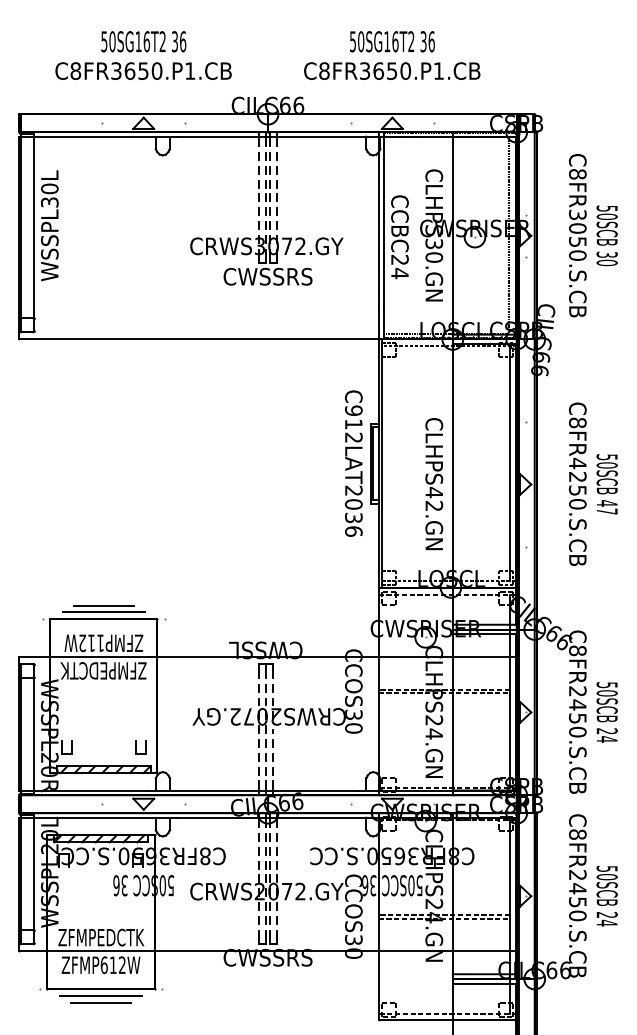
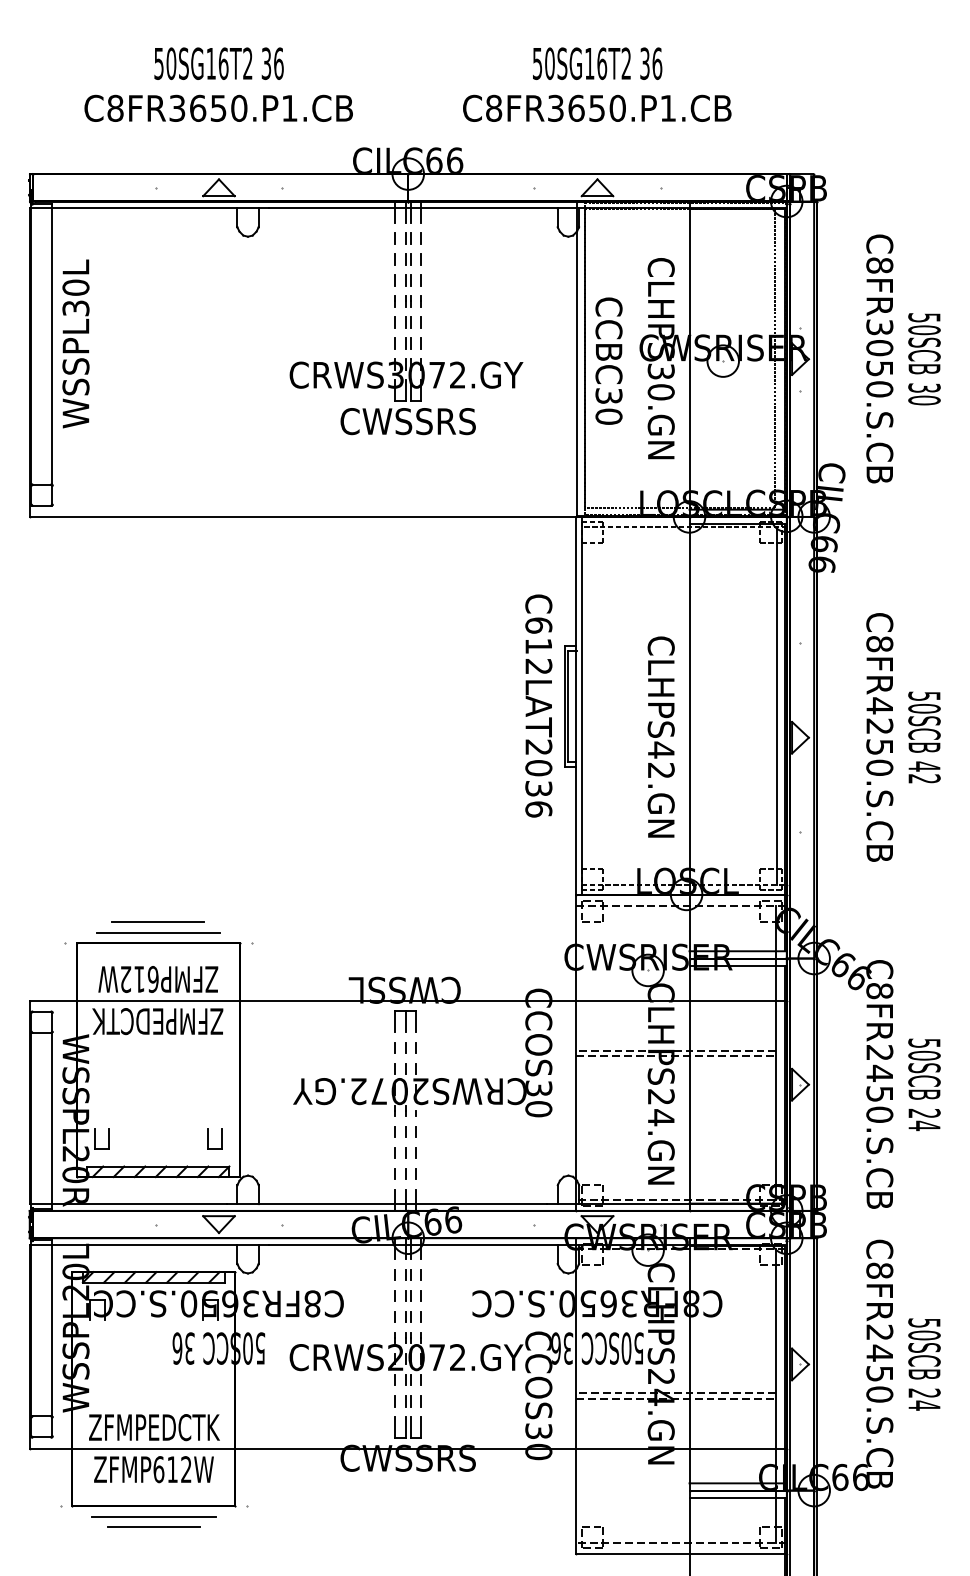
text: (399, 267) -> (608, 407), CCBC24 -> CCBC30
text: (353, 410) -> (538, 625), C912LAT2036 -> C612LAT2036
text: (606, 511) -> (923, 778), 47 -> 42
text: (100, 643) -> (153, 979), ZFMP112W -> ZFMP612W

